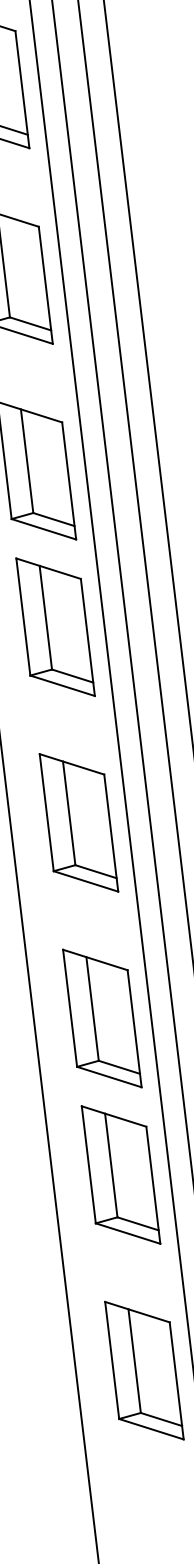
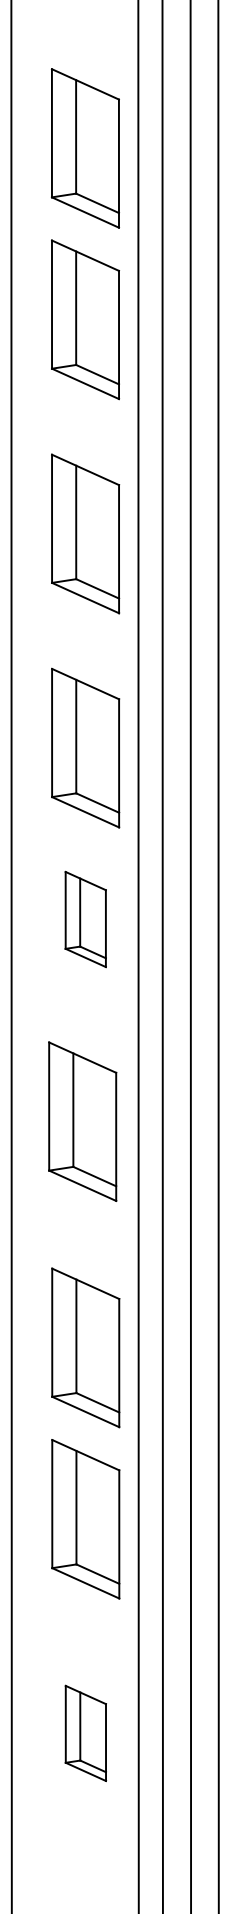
part: (55, 627) -> (85, 919), size x0.6
part: (78, 822) -> (82, 1121), moved
part: (144, 1370) -> (85, 1733), size x0.6

